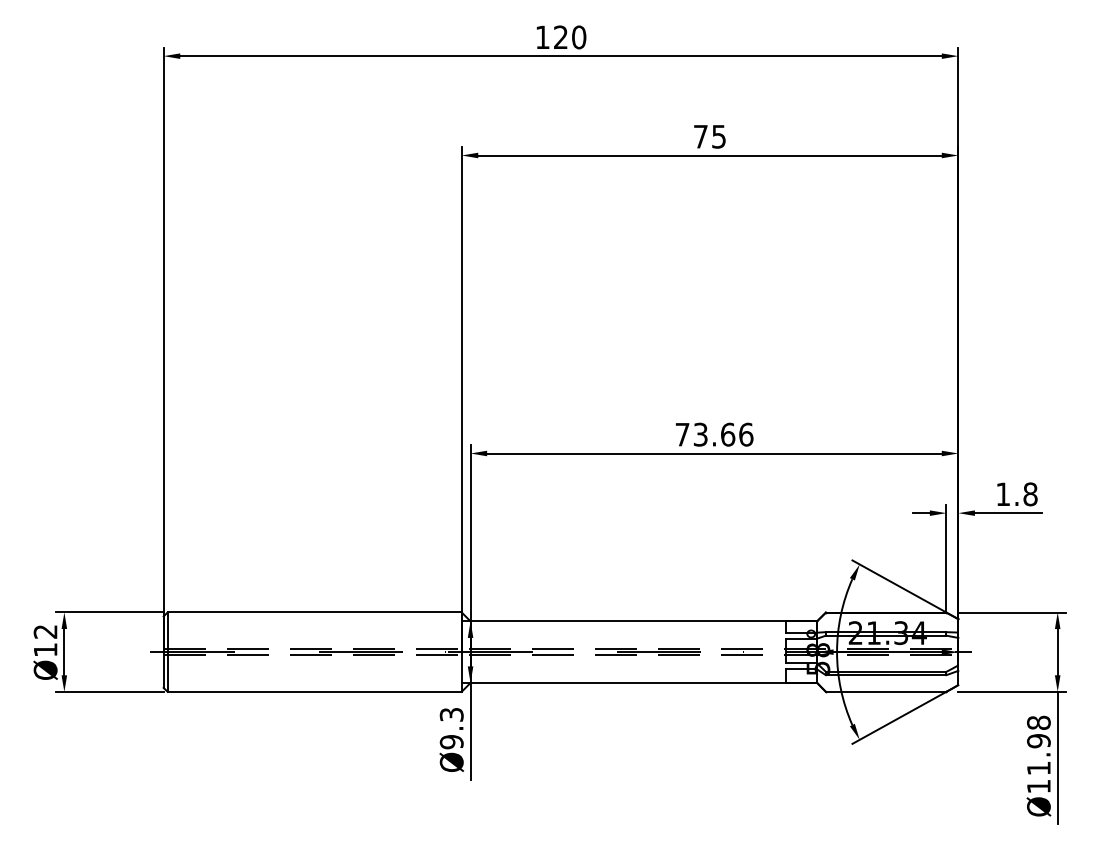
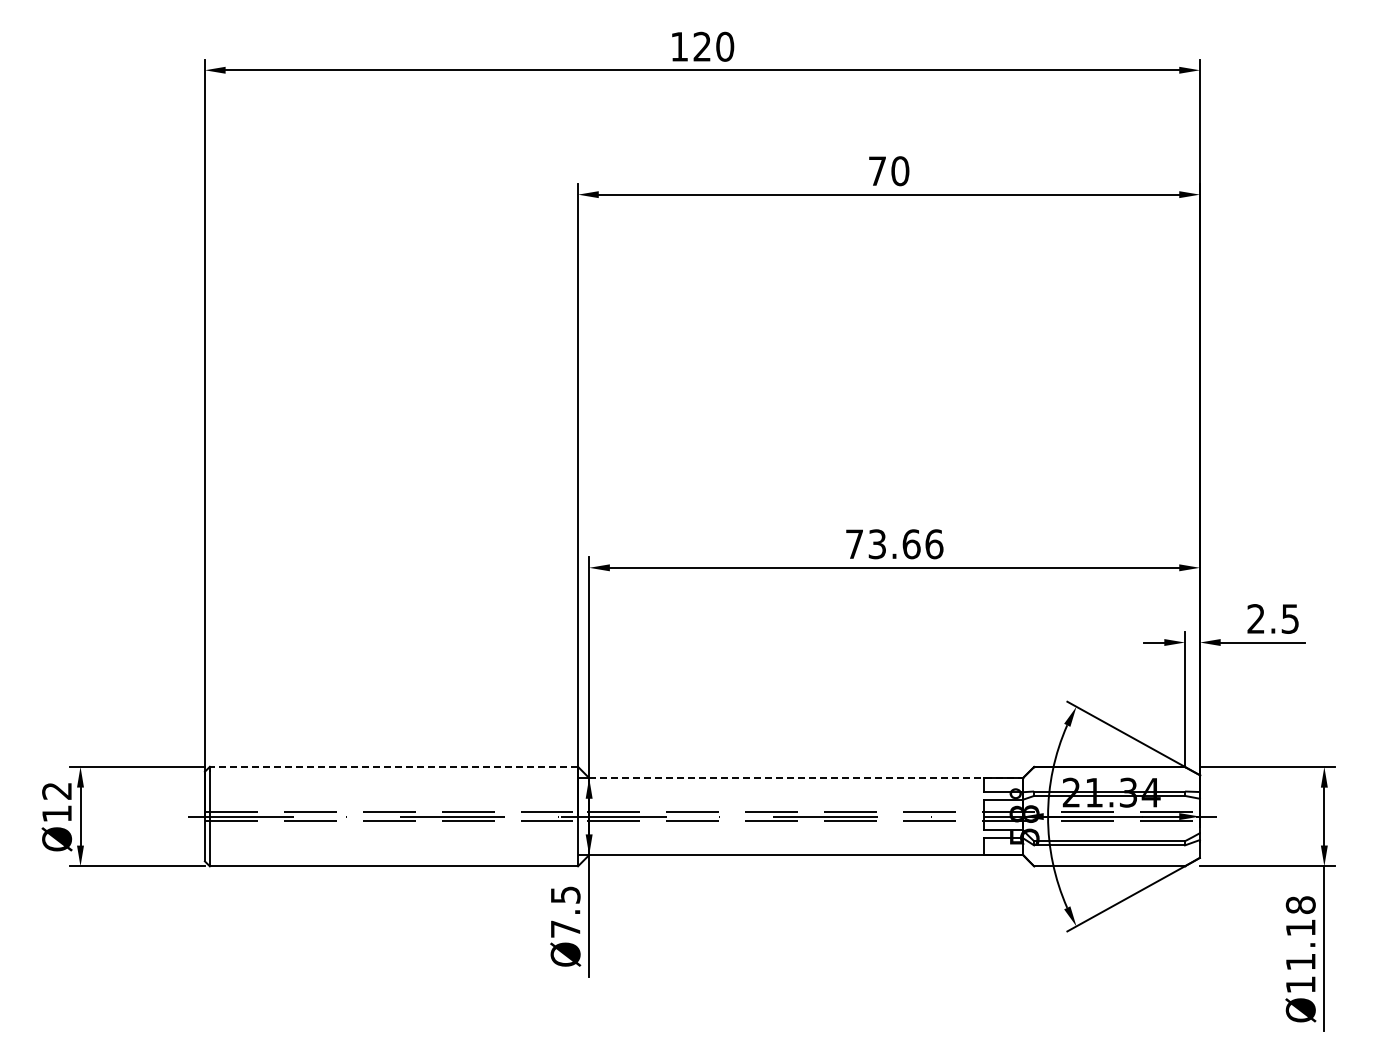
text: (719, 137) -> (900, 171), 75 -> 70
text: (1017, 493) -> (1273, 618), 1.8 -> 2.5
line: (314, 612) -> (393, 766), solid -> dashed
line: (644, 621) -> (806, 778), solid -> dashed
text: (451, 728) -> (565, 912), Ø9.3 -> Ø7.5
text: (1038, 740) -> (1300, 927), Ø11.98 -> Ø11.18

